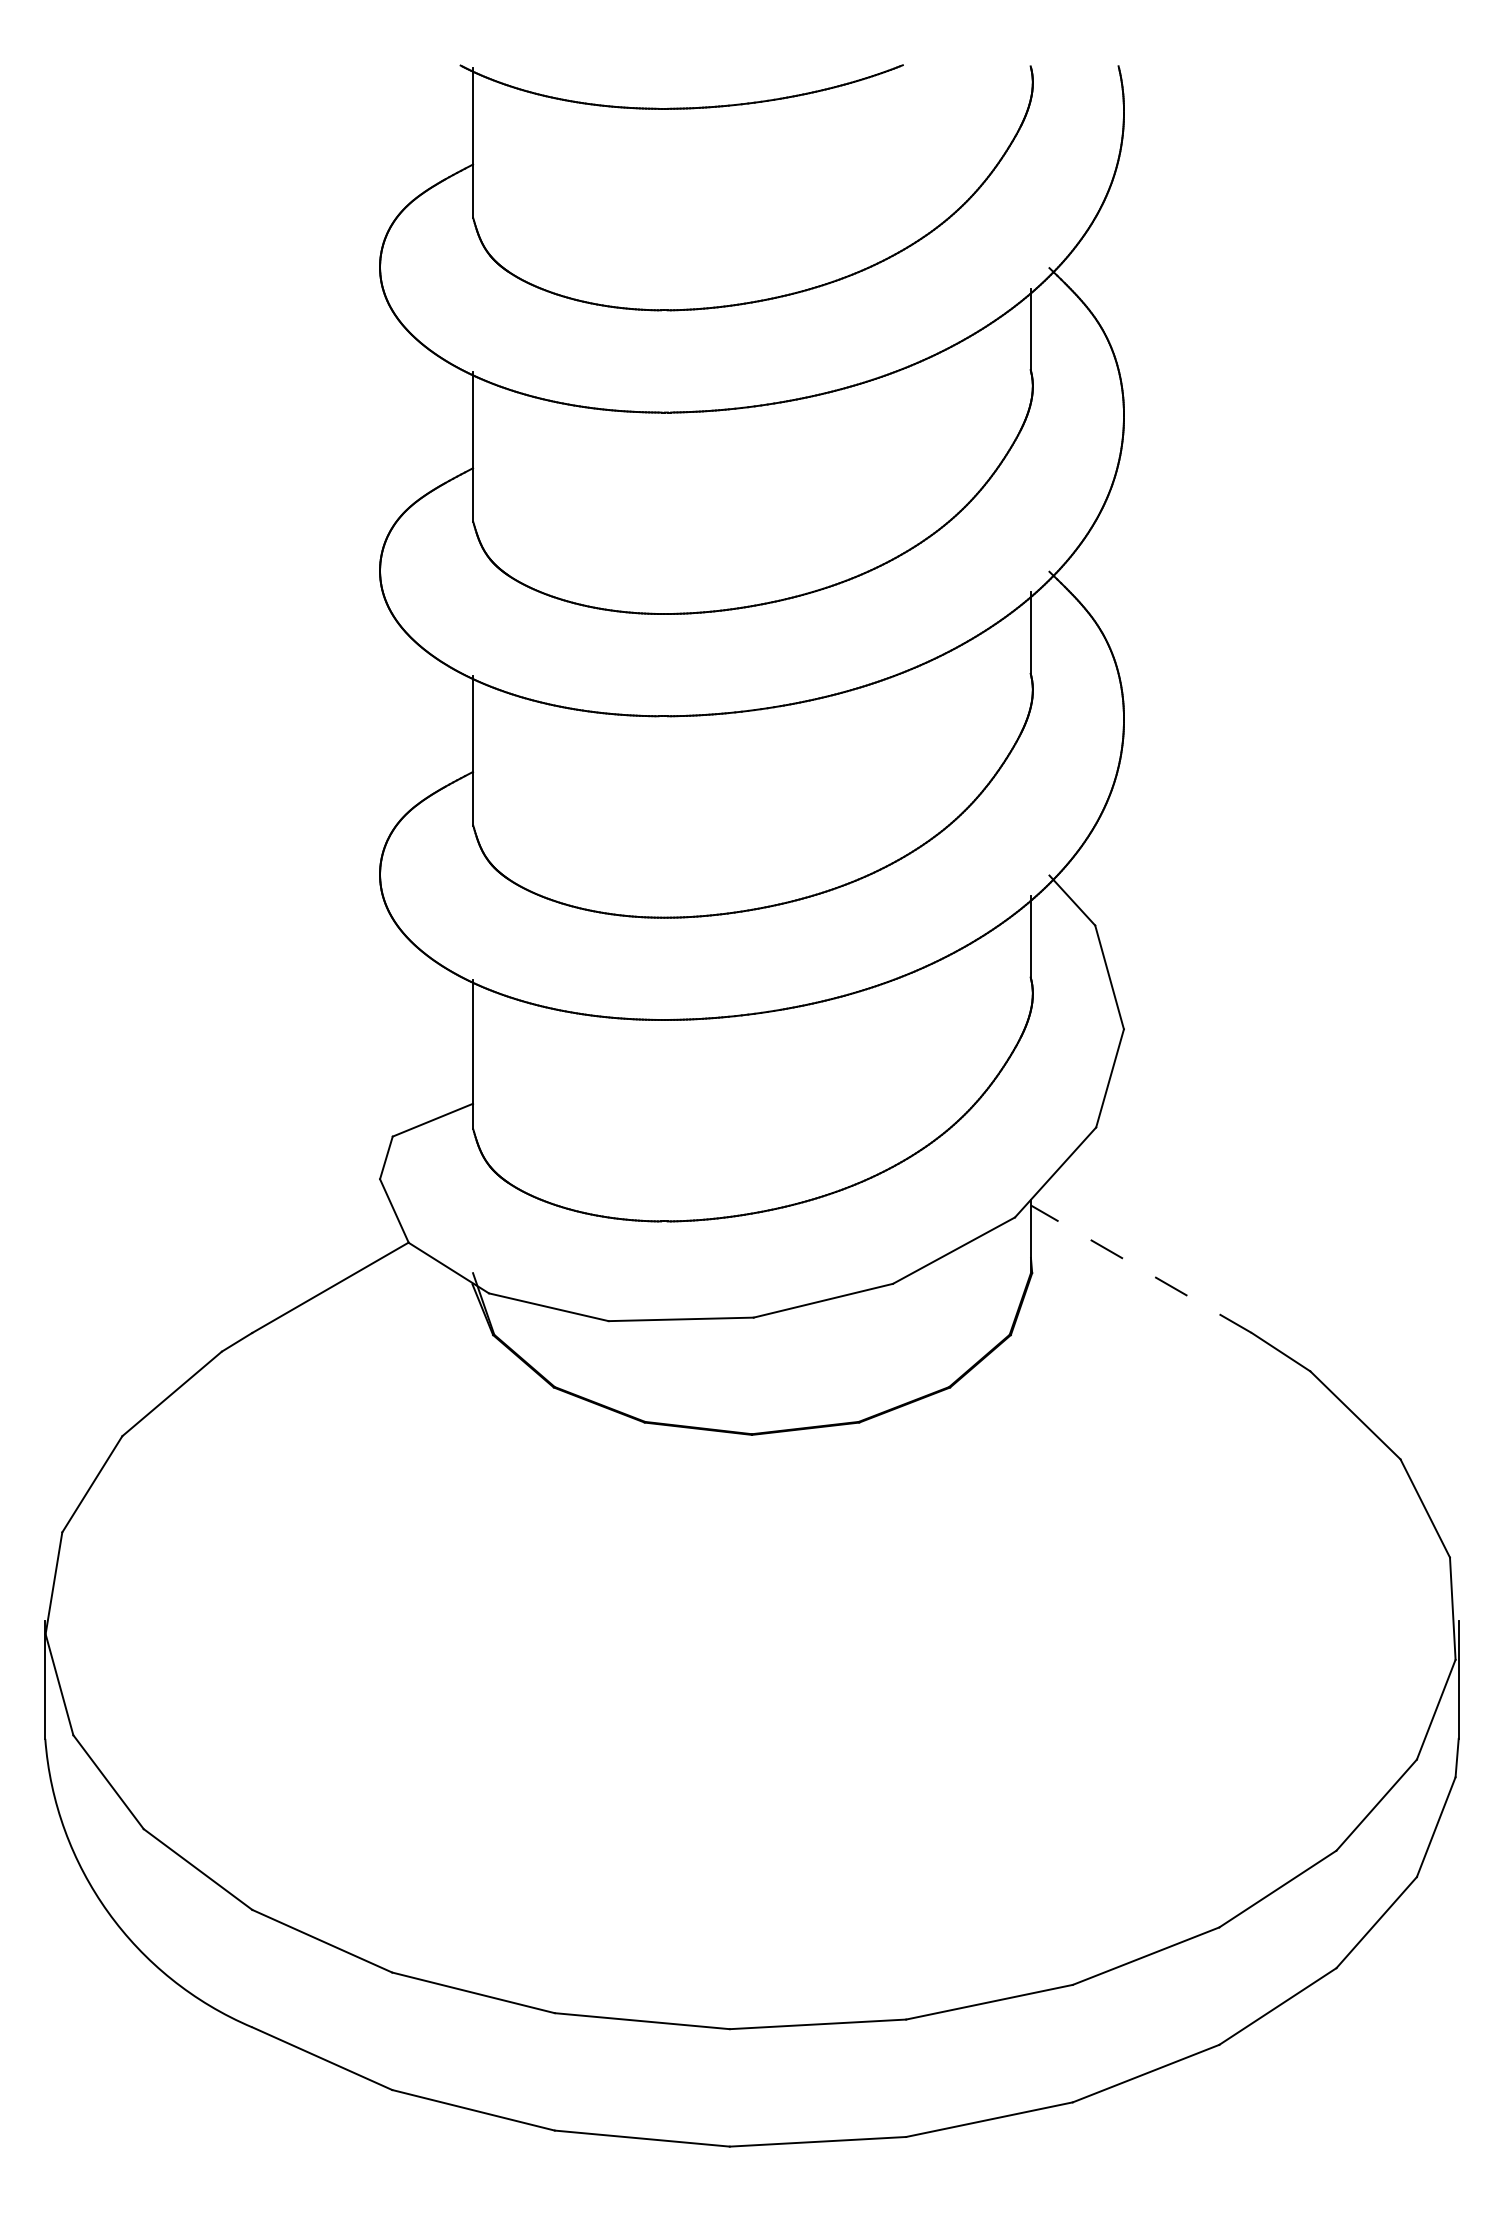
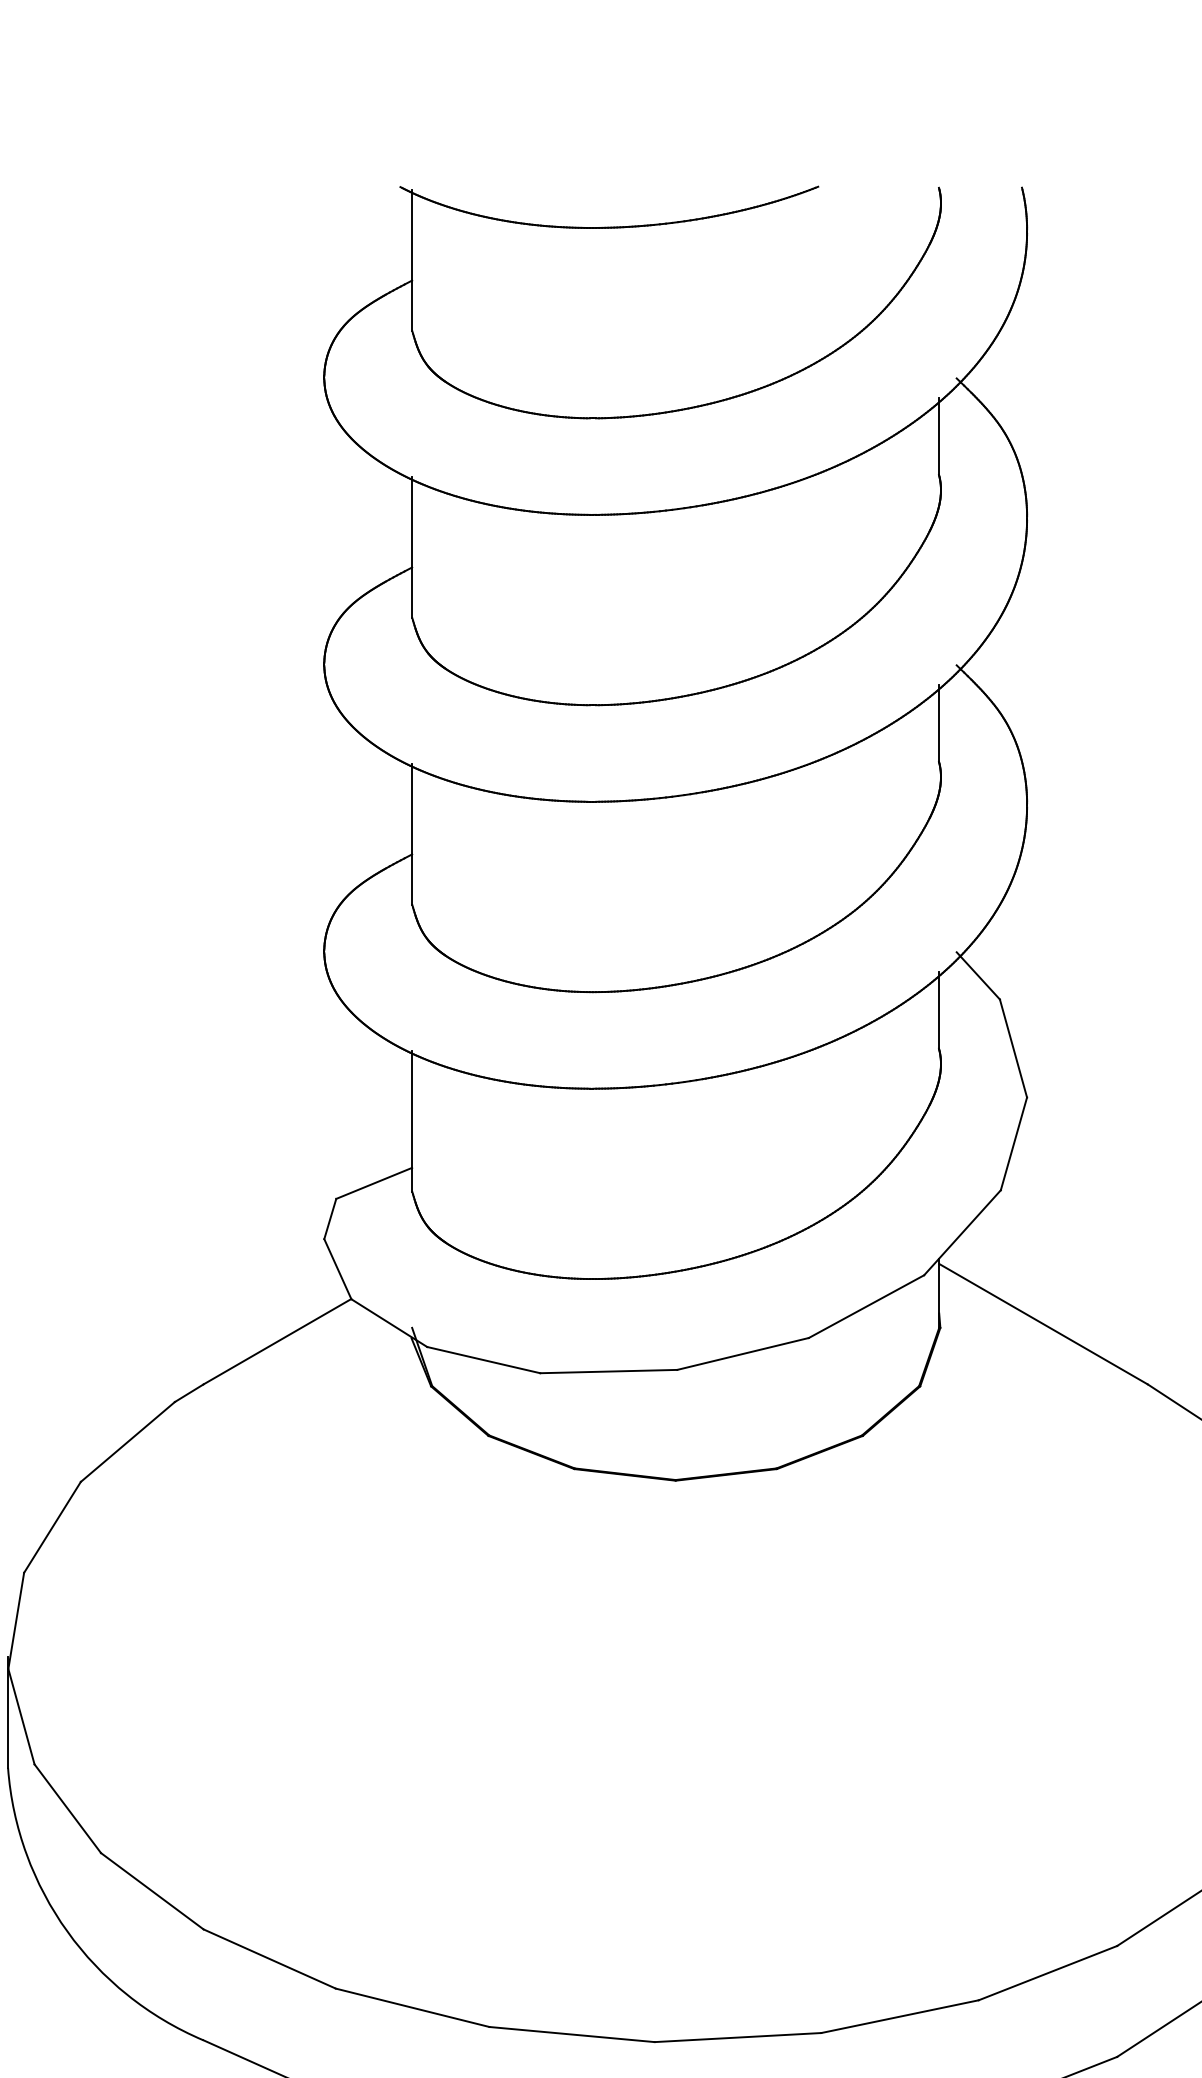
line: (1141, 1269) -> (1043, 1324), dashed -> solid

